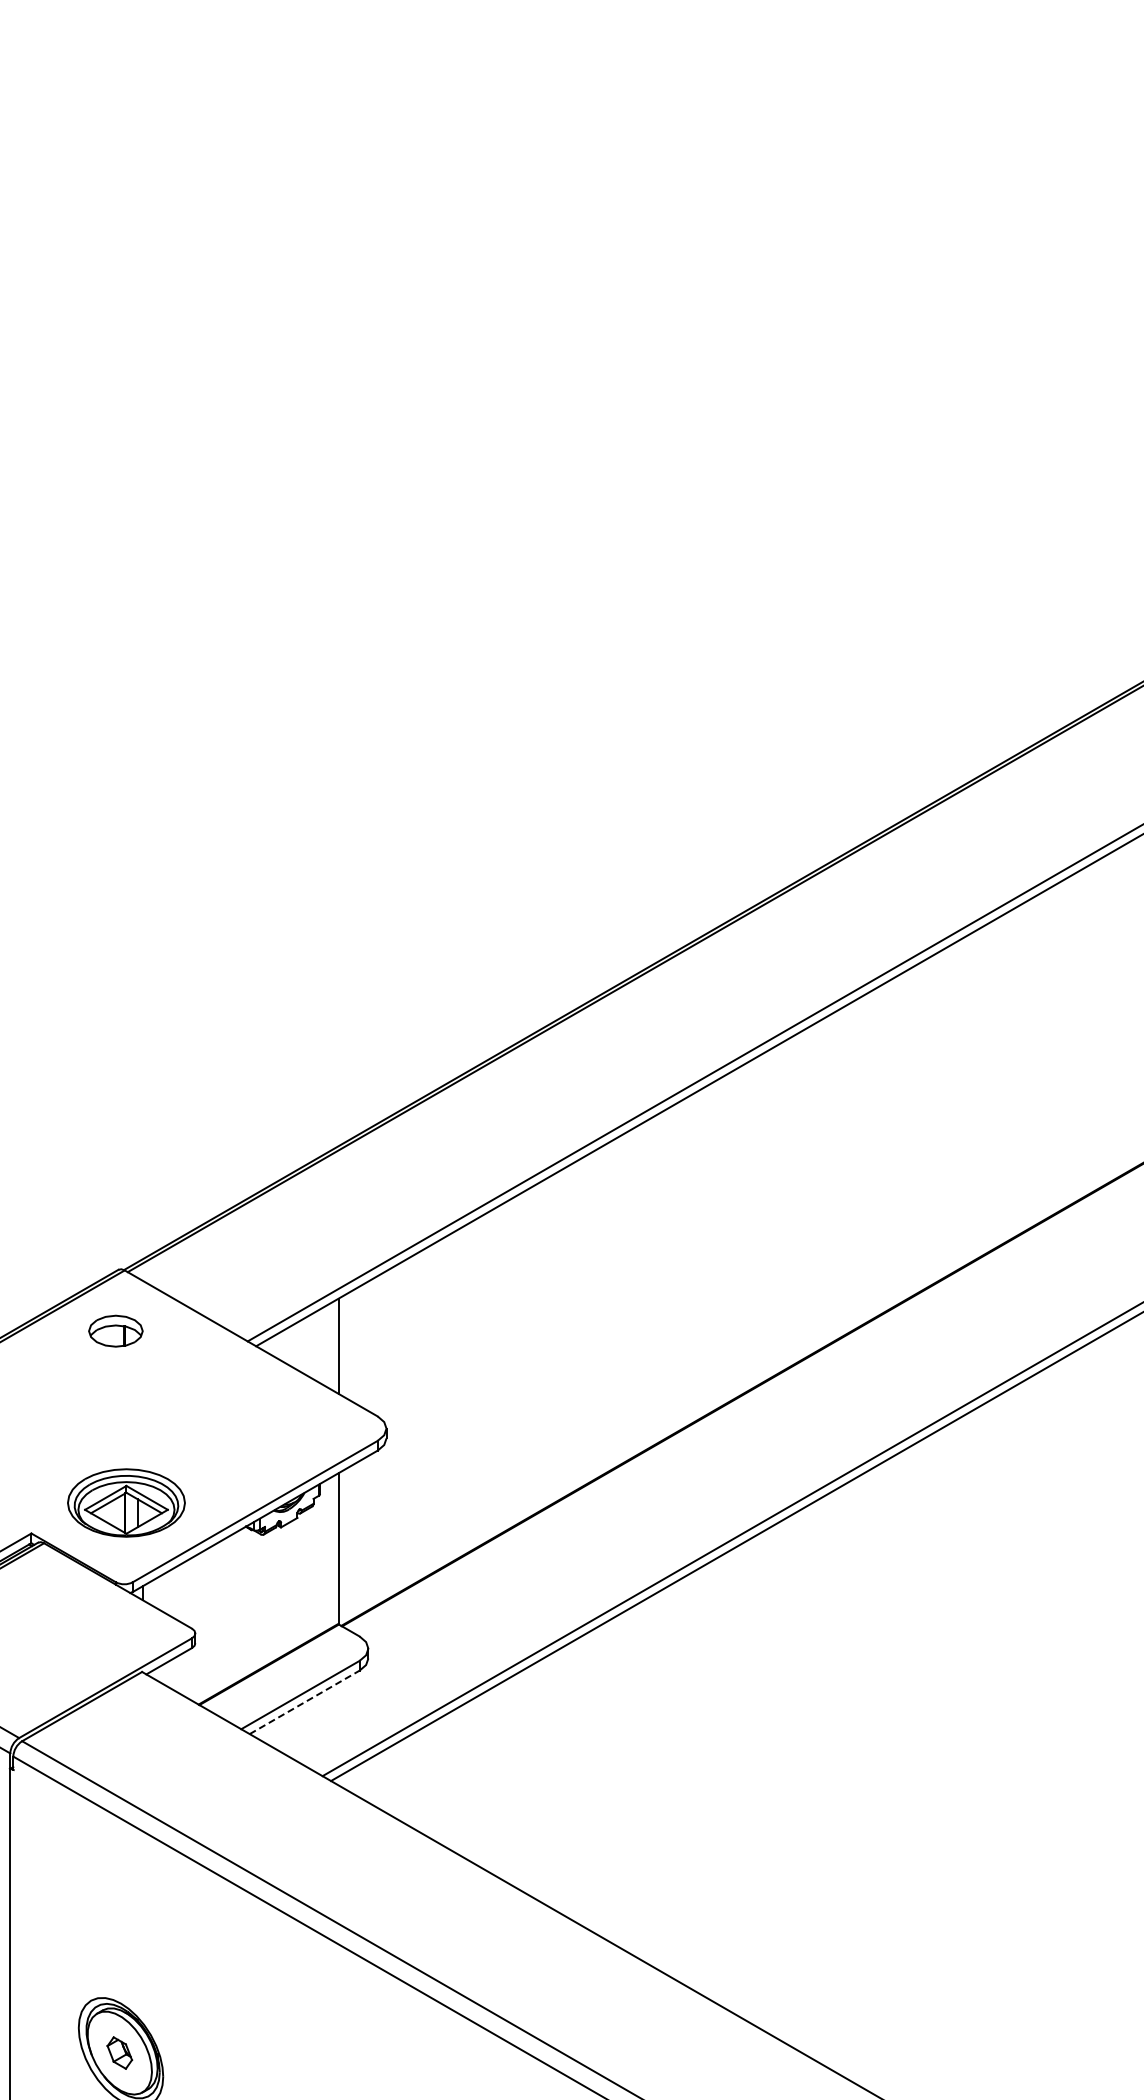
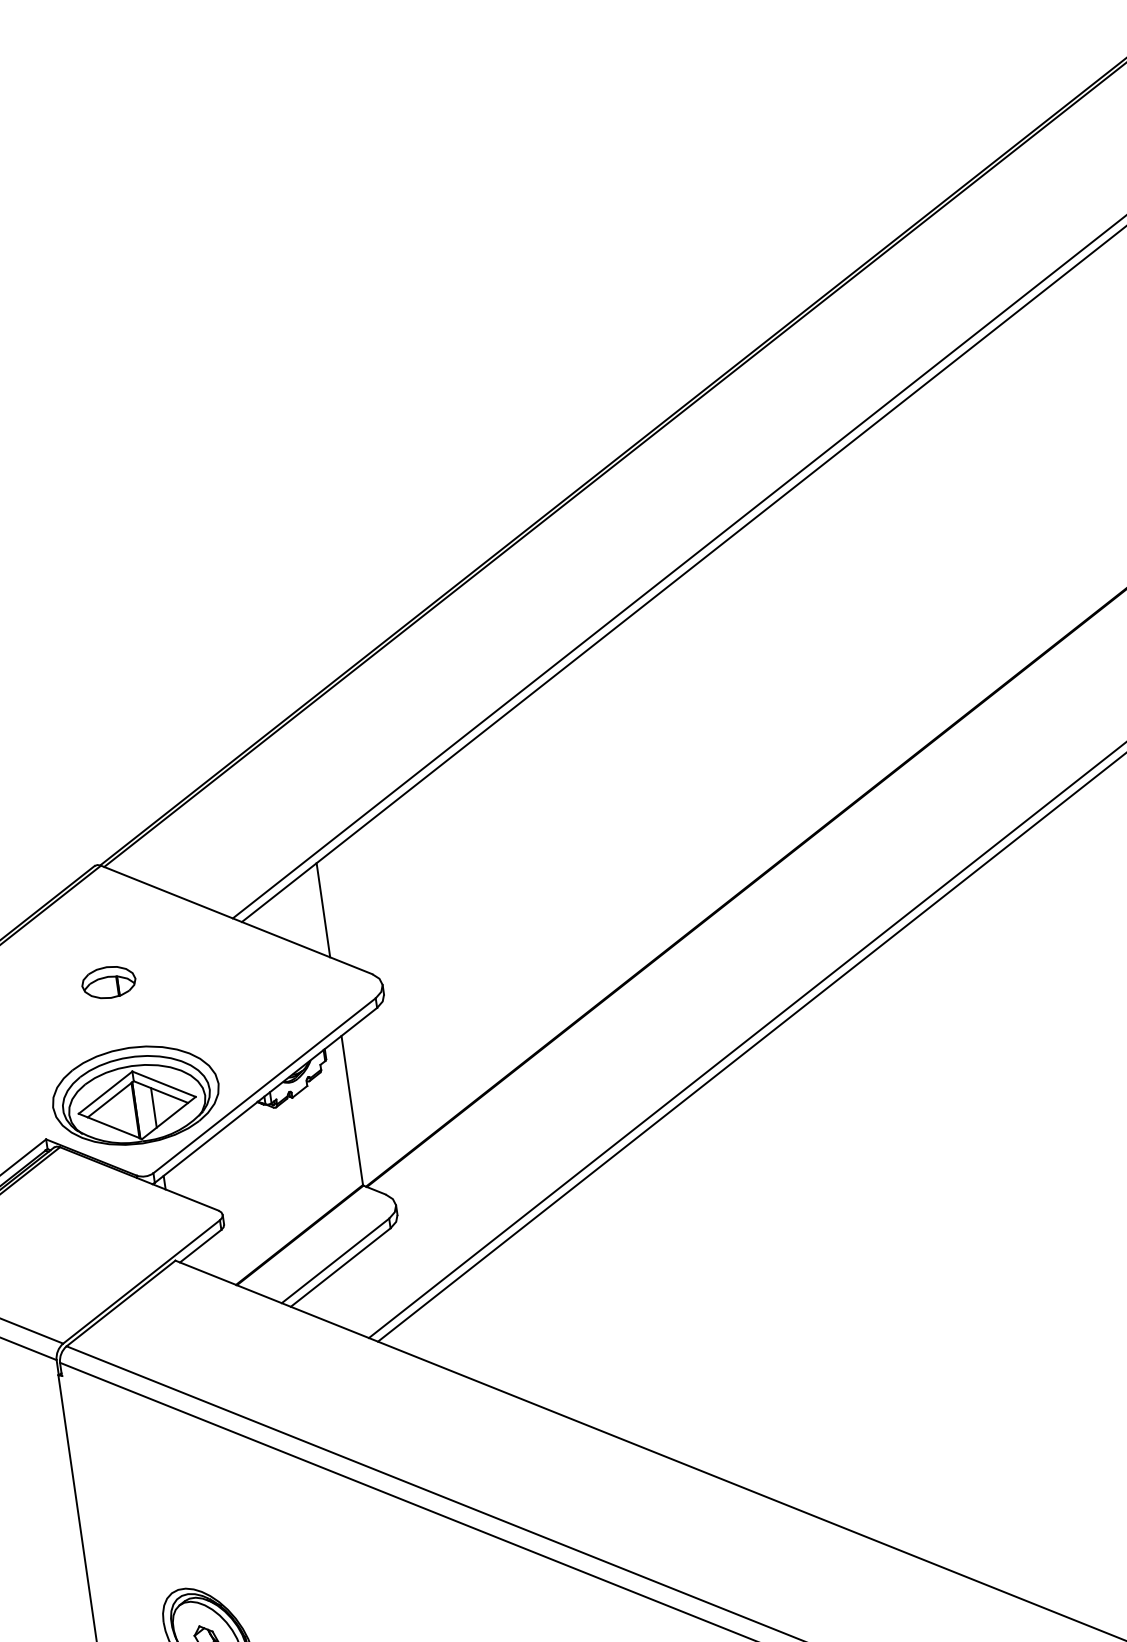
part: (115, 1330) -> (108, 981), moved
part: (126, 1502) -> (135, 1095), size x1.43
line: (305, 1702) -> (341, 1267), dashed -> solid

